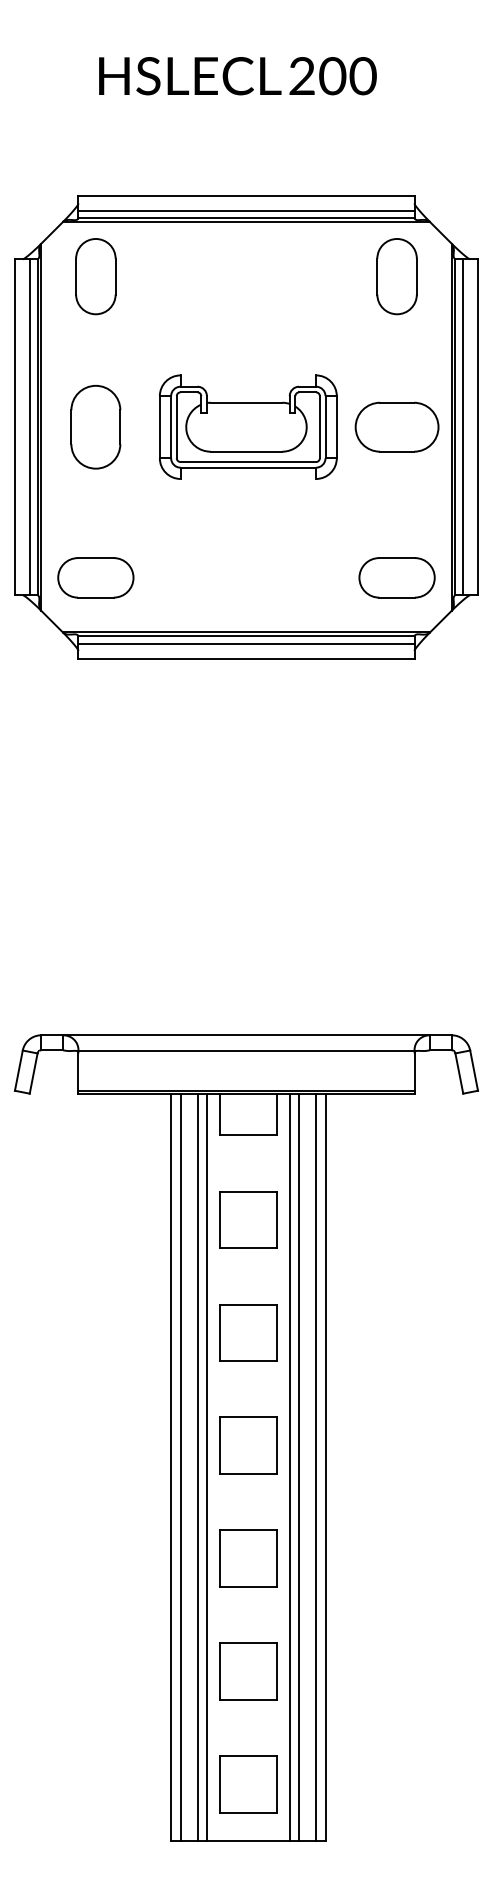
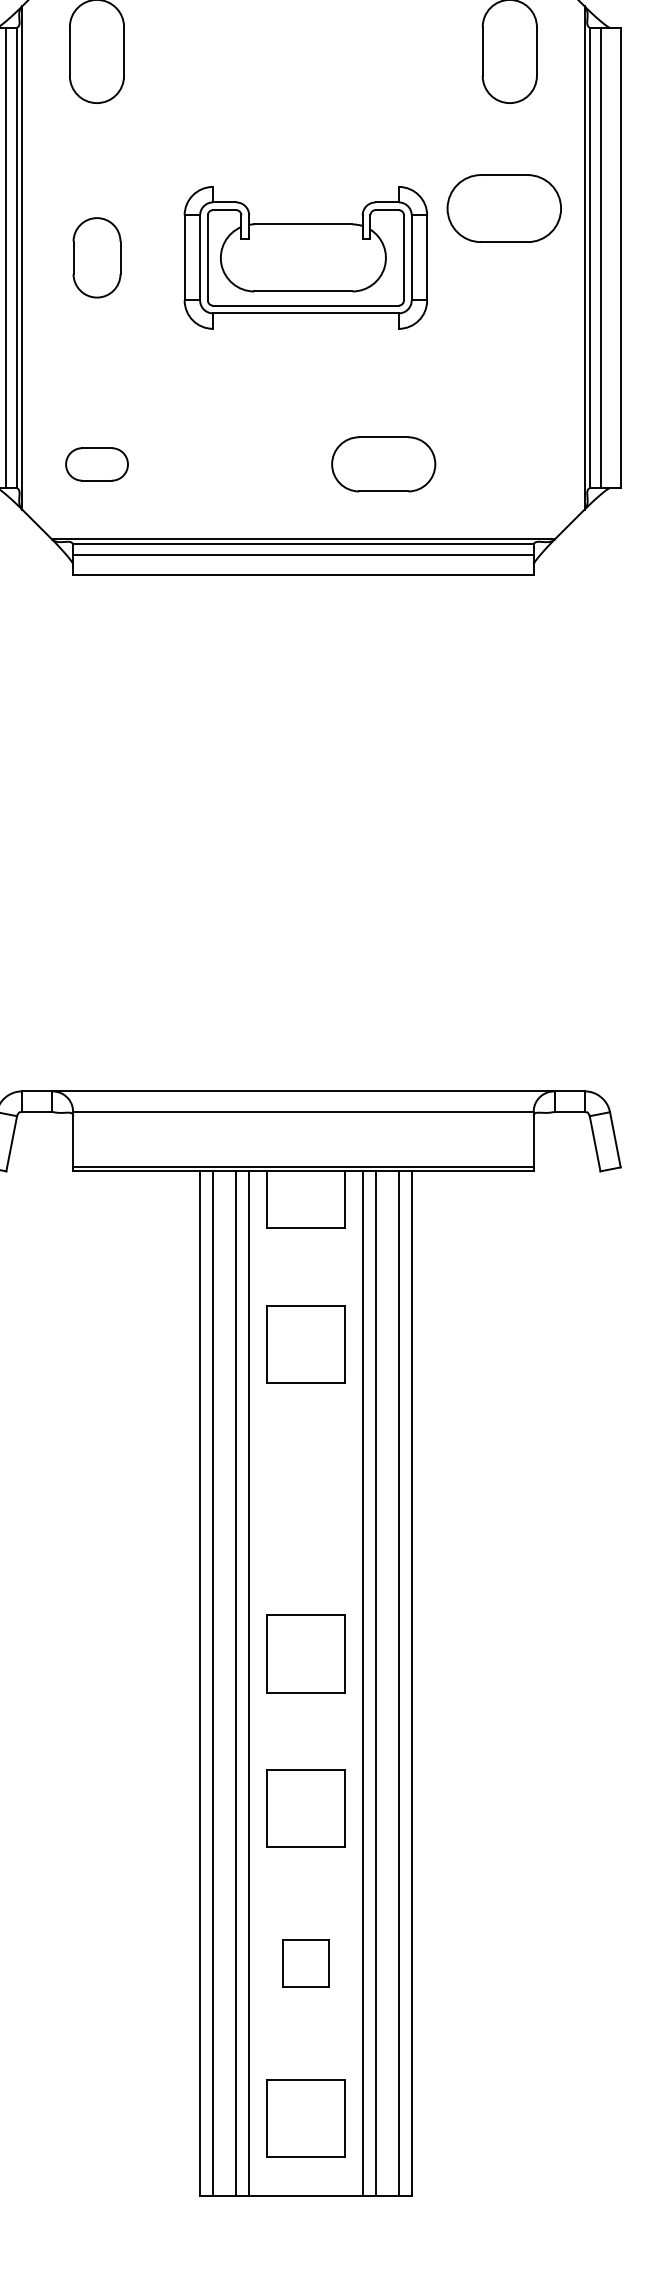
part: (95, 426) -> (96, 256), size x0.7
part: (396, 426) -> (503, 207), moved
part: (95, 577) -> (96, 463), size x0.6
part: (396, 577) -> (382, 463), moved
part: (248, 1332) -> (306, 1498), removed
part: (248, 1671) -> (306, 1963), size x0.6

